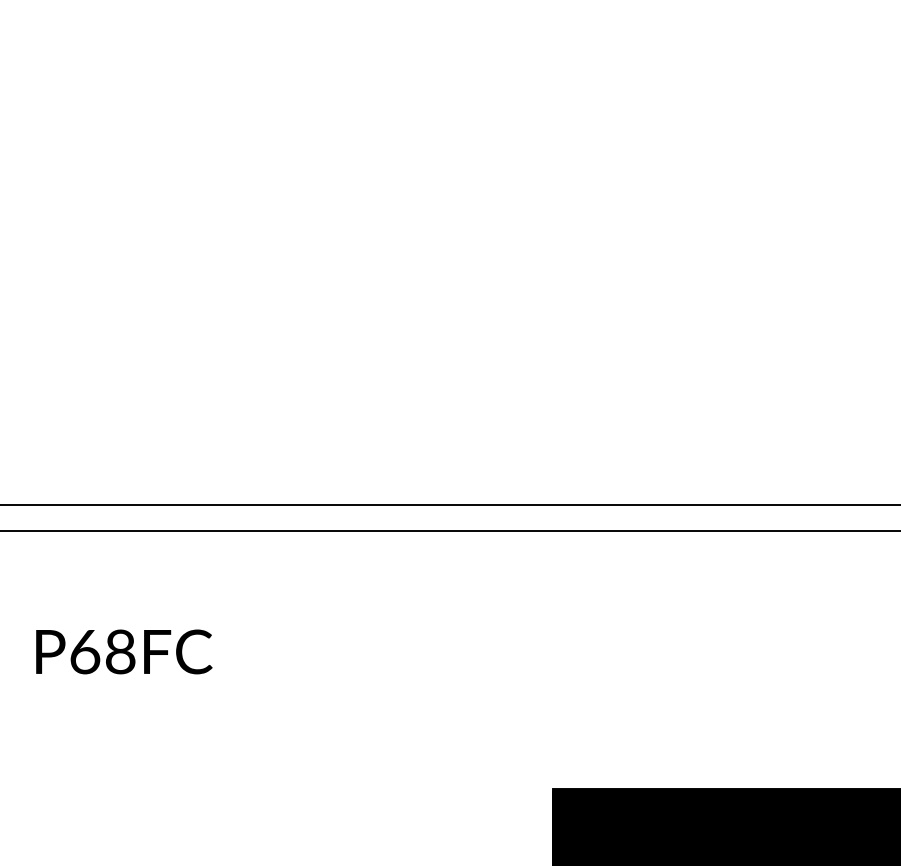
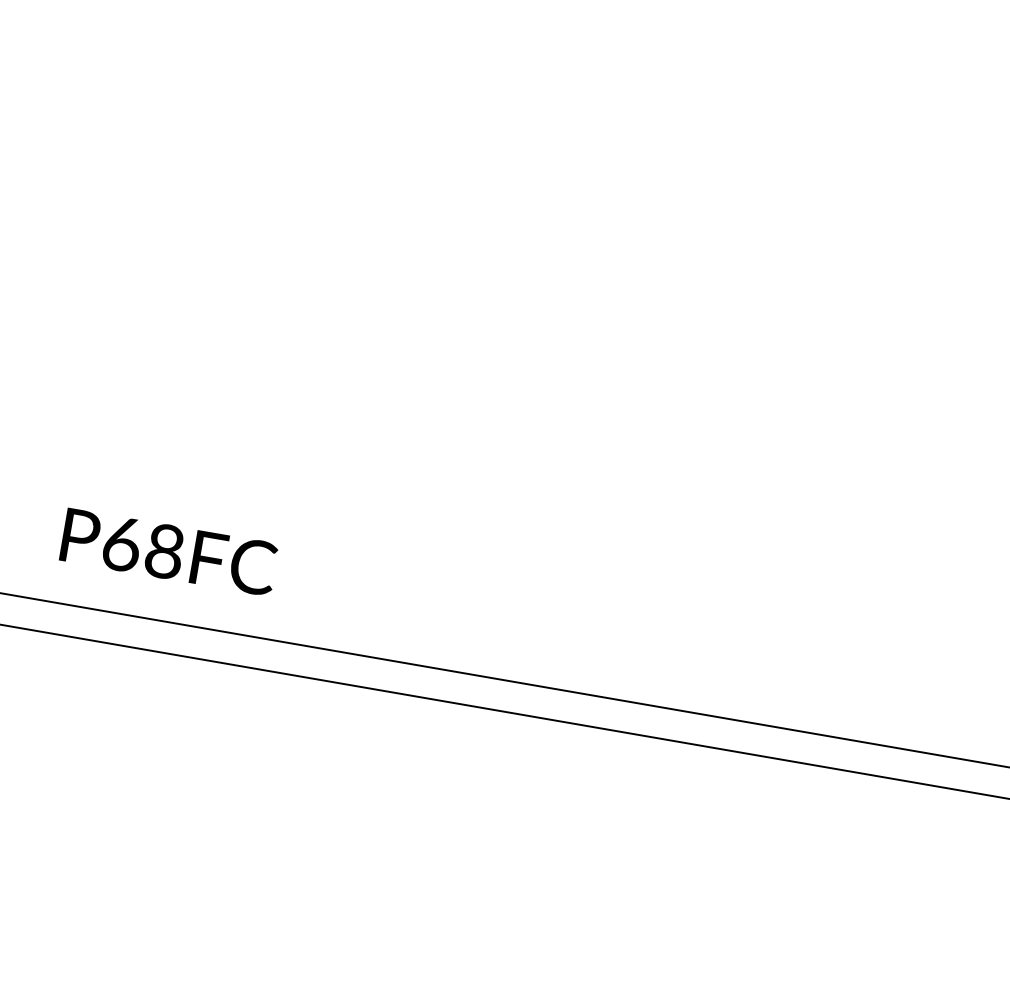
text: (124, 651) -> (169, 551), moved

